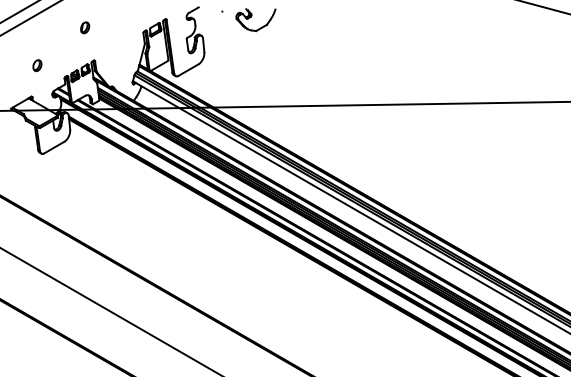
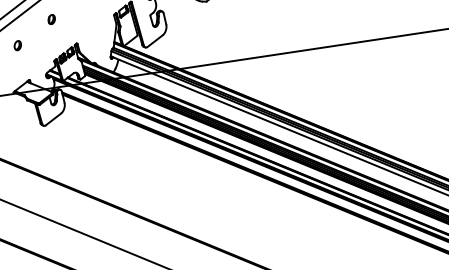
part: (85, 27) -> (52, 19), moved
part: (37, 65) -> (17, 45), moved

